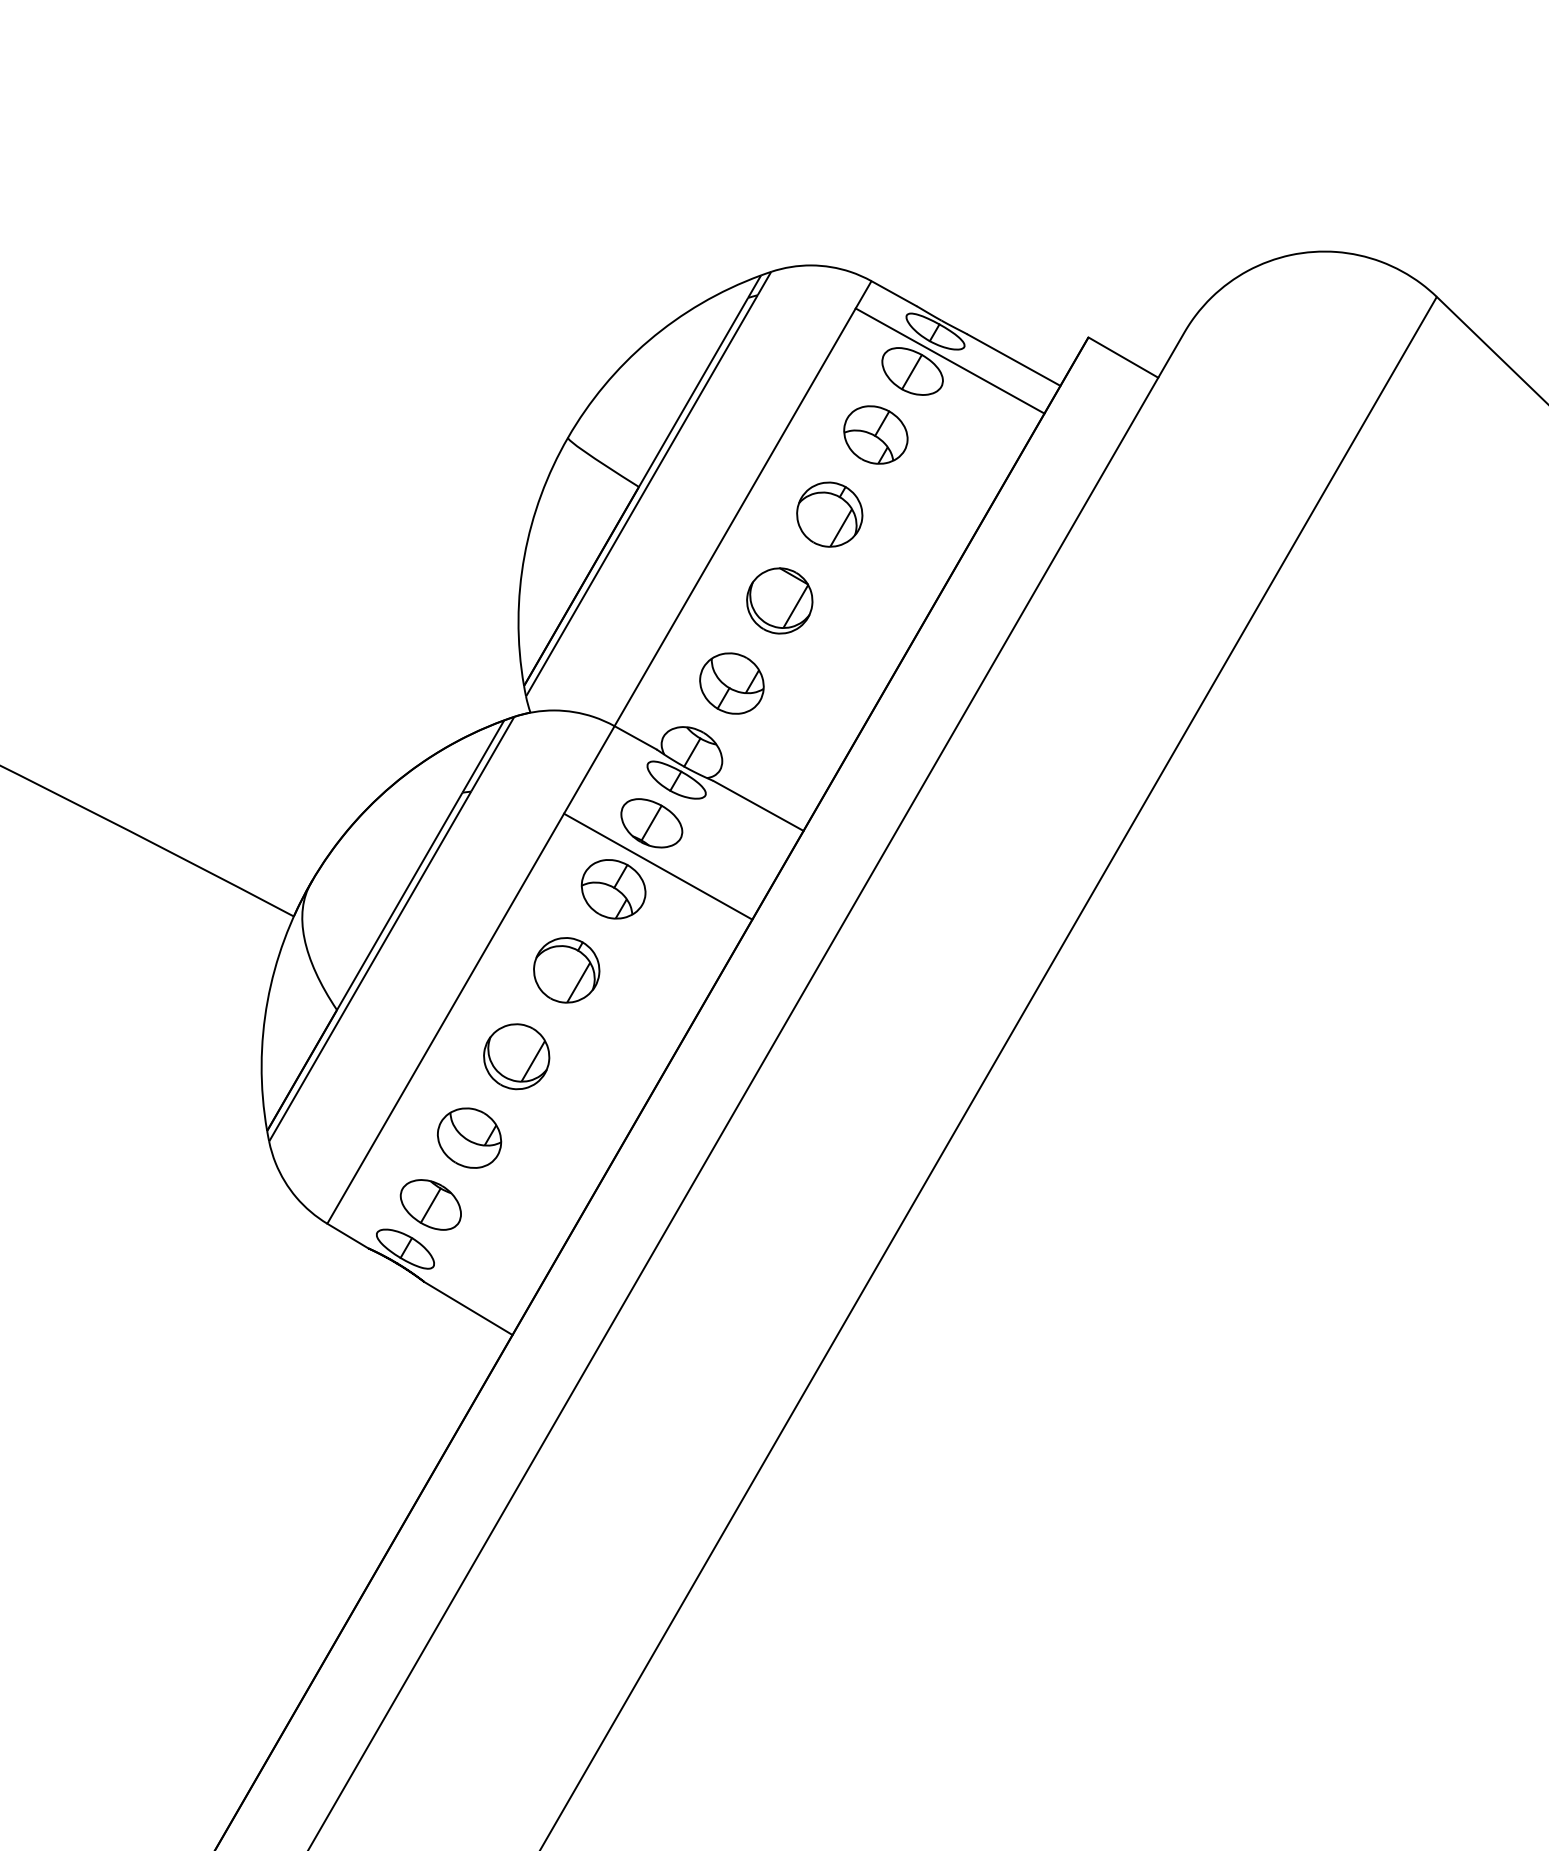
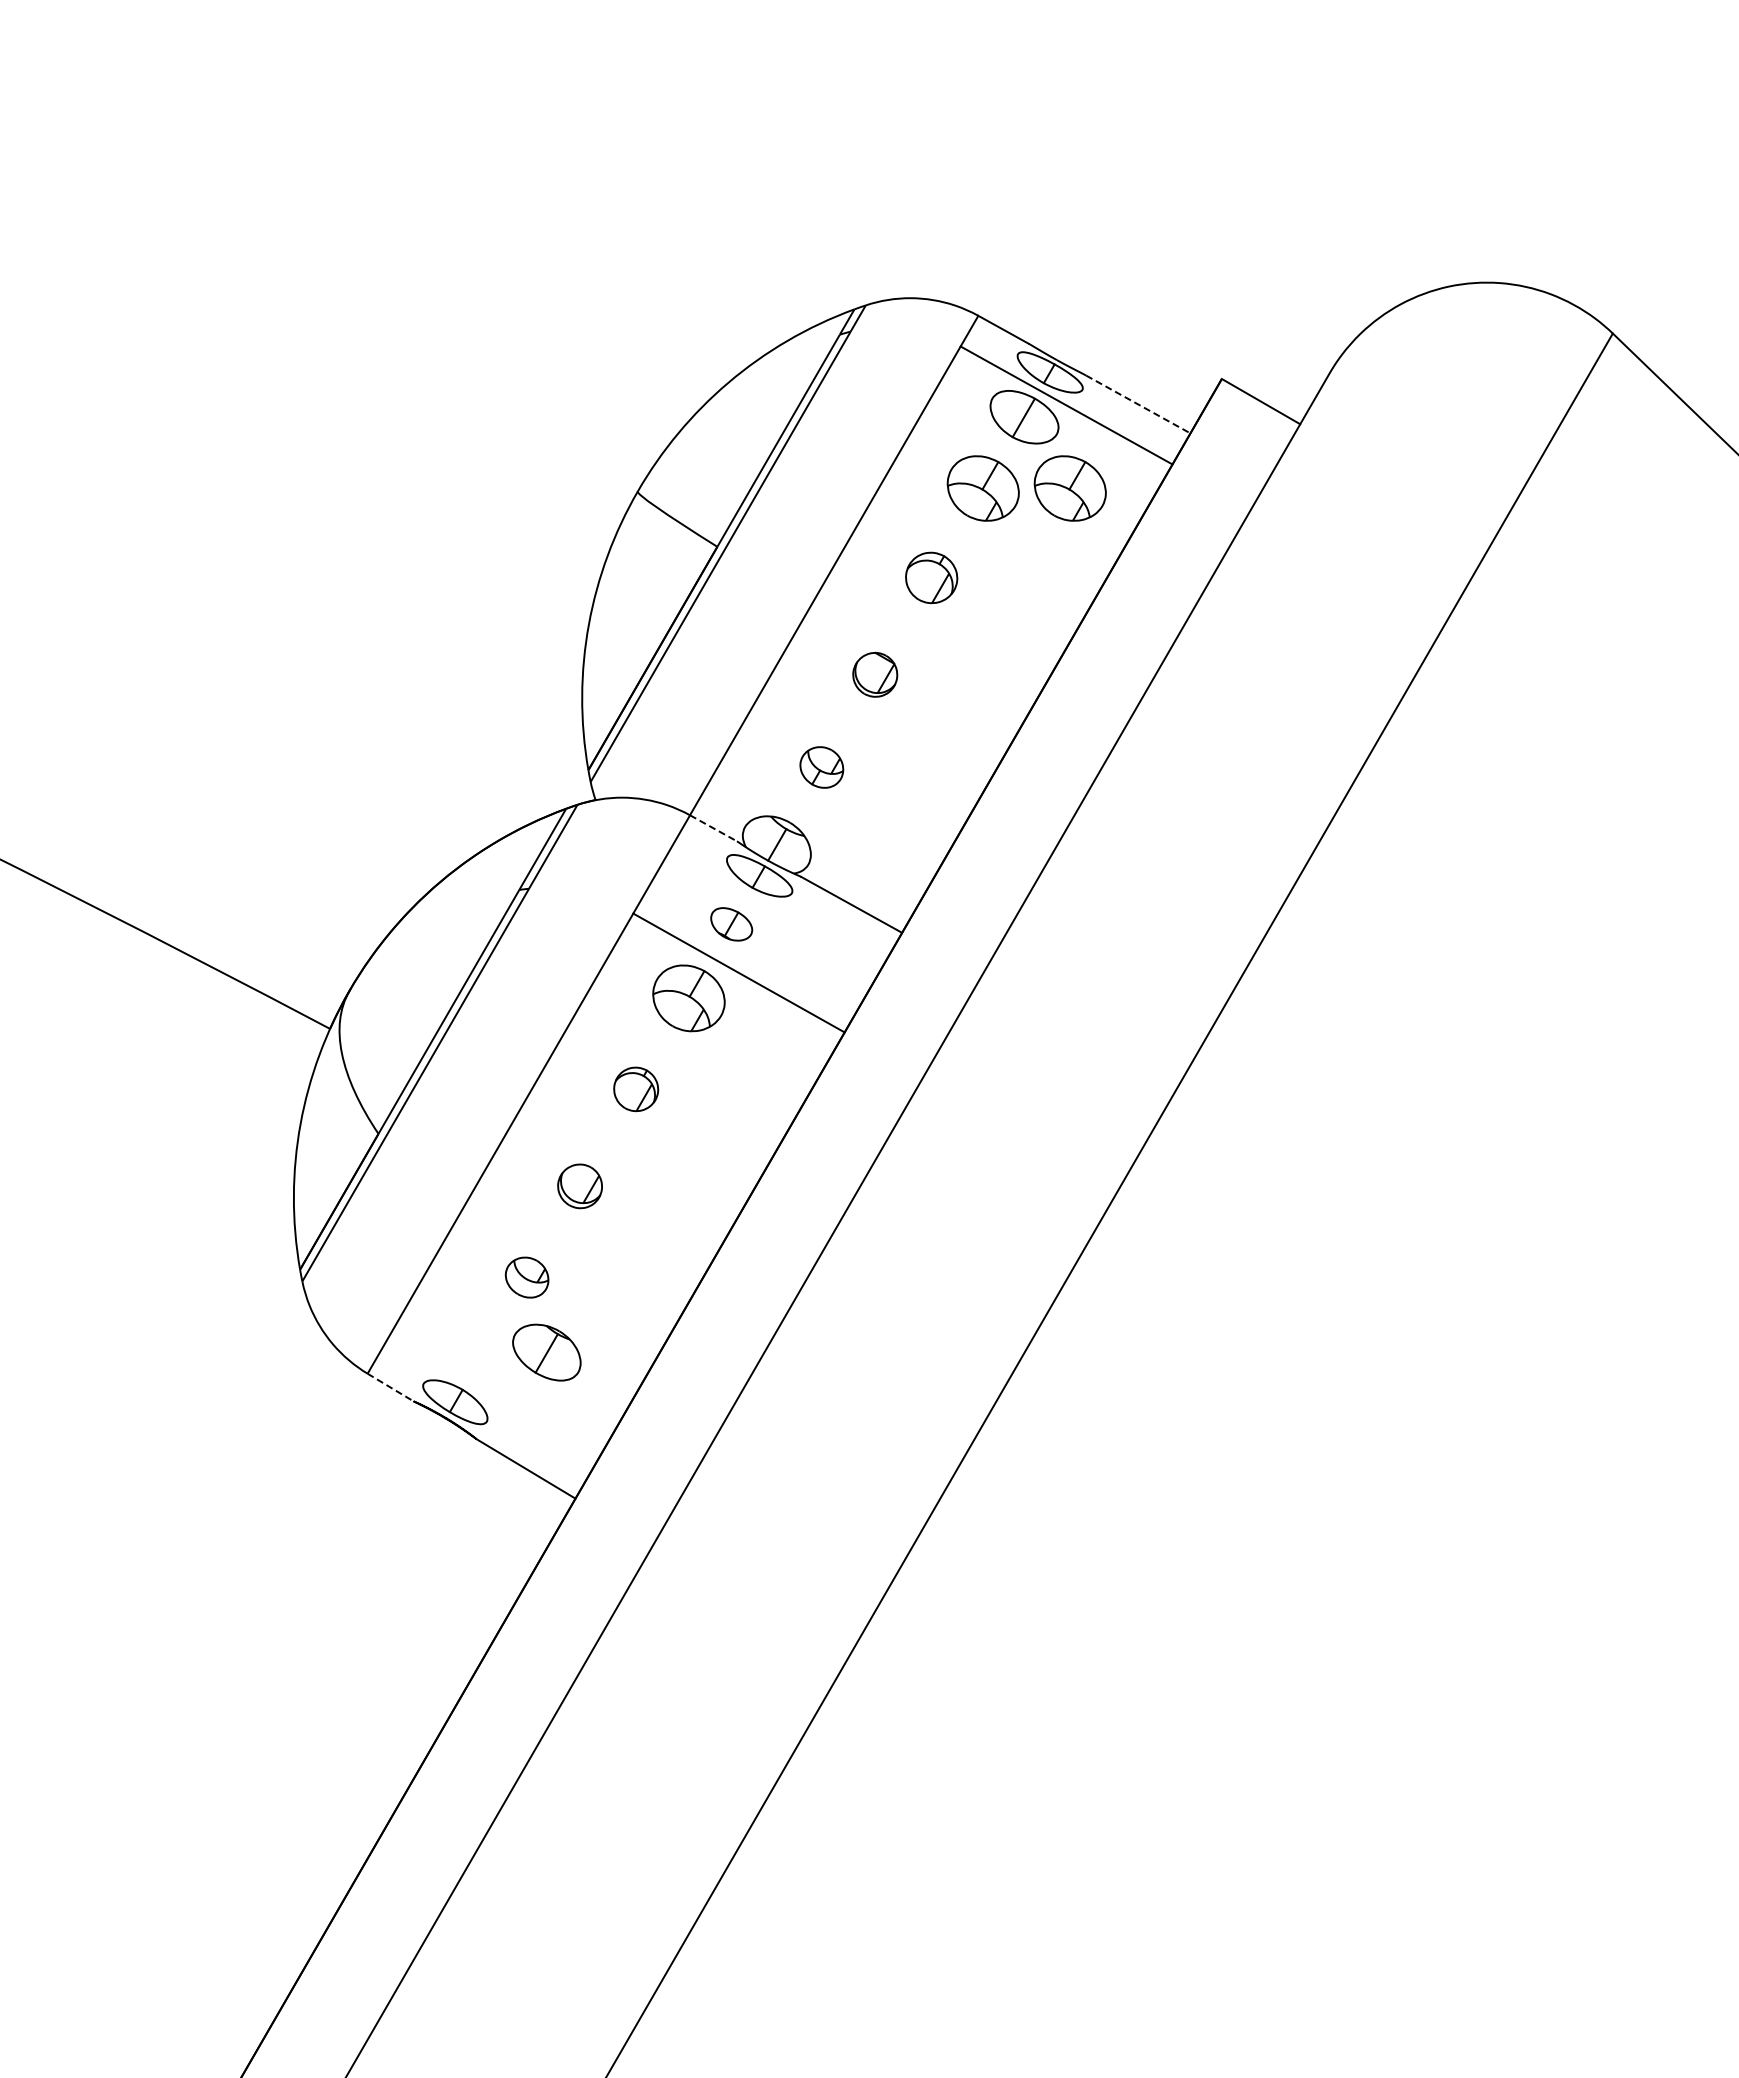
line: (1014, 360) -> (1138, 404), solid -> dashed
part: (952, 435) -> (1069, 488), added
part: (829, 514) -> (931, 577), size x0.7
part: (778, 600) -> (874, 674), size x0.6
part: (731, 683) -> (821, 767), size x0.6
line: (635, 737) -> (713, 828), solid -> dashed
part: (651, 823) -> (731, 924), size x0.6
part: (566, 970) -> (635, 1089), size x0.6
part: (516, 1056) -> (579, 1186), size x0.6
part: (468, 1138) -> (526, 1277), size x0.6
part: (430, 1204) -> (546, 1352), moved
line: (347, 1236) -> (390, 1387), solid -> dashed

